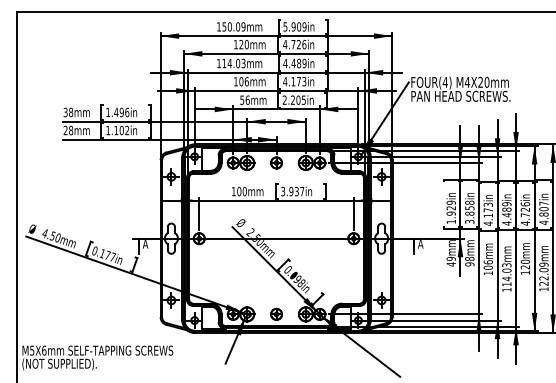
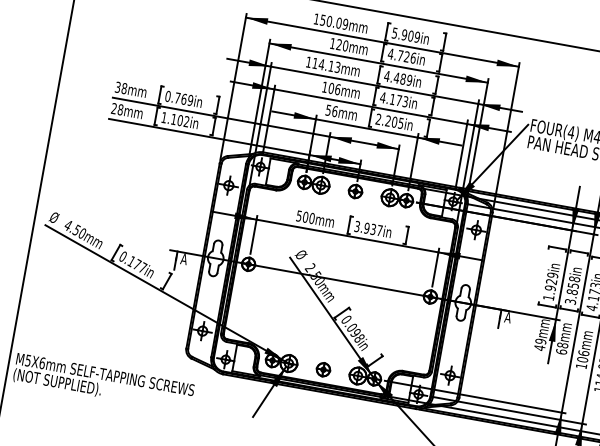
text: (238, 63) -> (331, 66), 114.03mm -> 114.13mm
text: (117, 112) -> (179, 98), 1.496in -> 0.769in
text: (233, 191) -> (298, 215), 100mm -> 500mm
text: (469, 264) -> (561, 351), 98mm -> 68mm

